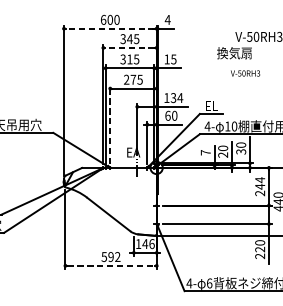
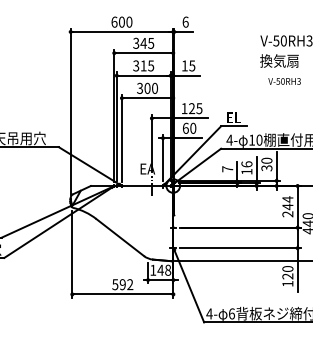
text: (167, 19) -> (185, 21), 4 -> 6
line: (109, 28) -> (121, 31), dashed -> solid
line: (129, 48) -> (143, 53), dashed -> solid
text: (234, 52) -> (279, 60), moved
text: (245, 73) -> (284, 81), moved
text: (133, 79) -> (147, 88), 275 -> 300
text: (176, 97) -> (195, 108), 134 -> 125
line: (109, 125) -> (121, 138), dashed -> solid
text: (222, 151) -> (246, 167), 20 -> 16
text: (152, 243) -> (168, 269), 146 -> 148
text: (259, 255) -> (287, 283), 220 -> 120
line: (111, 265) -> (123, 294), dashed -> solid

